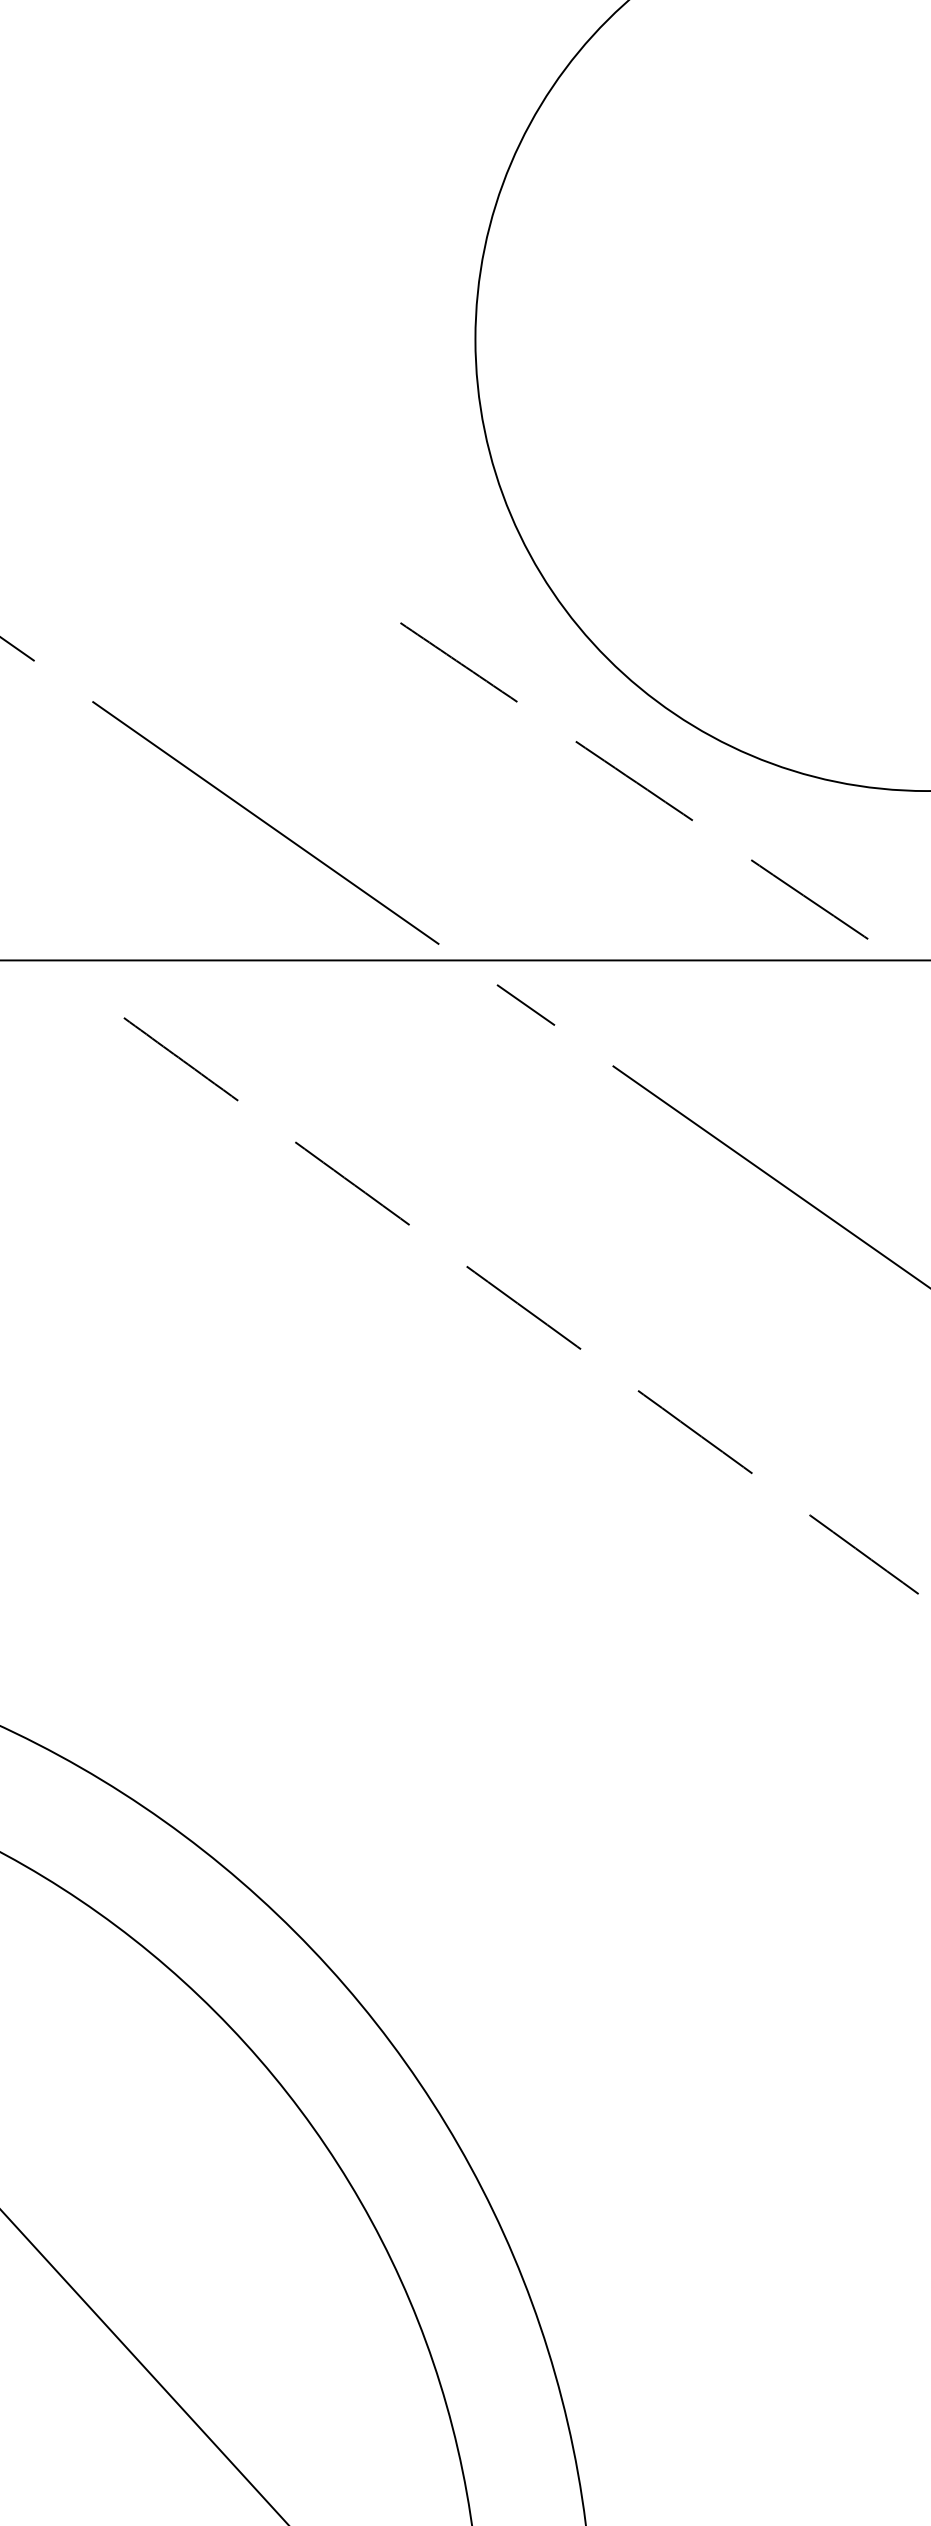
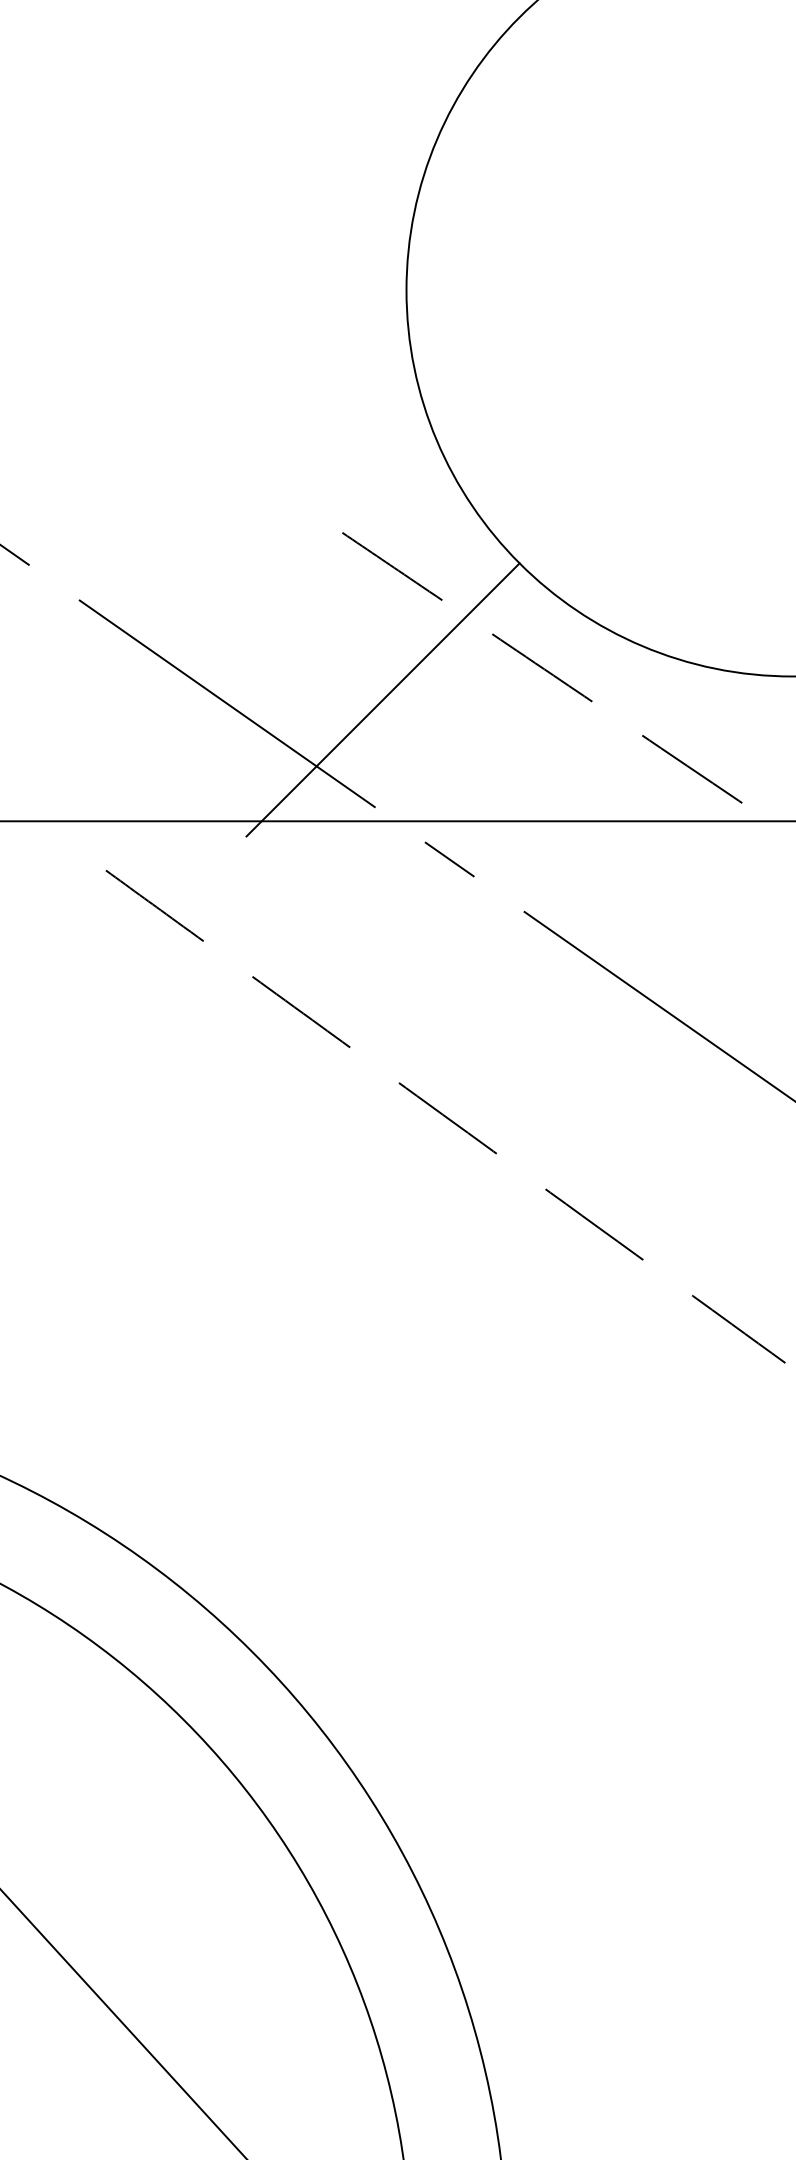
line: (447, 818) -> (382, 699), added

